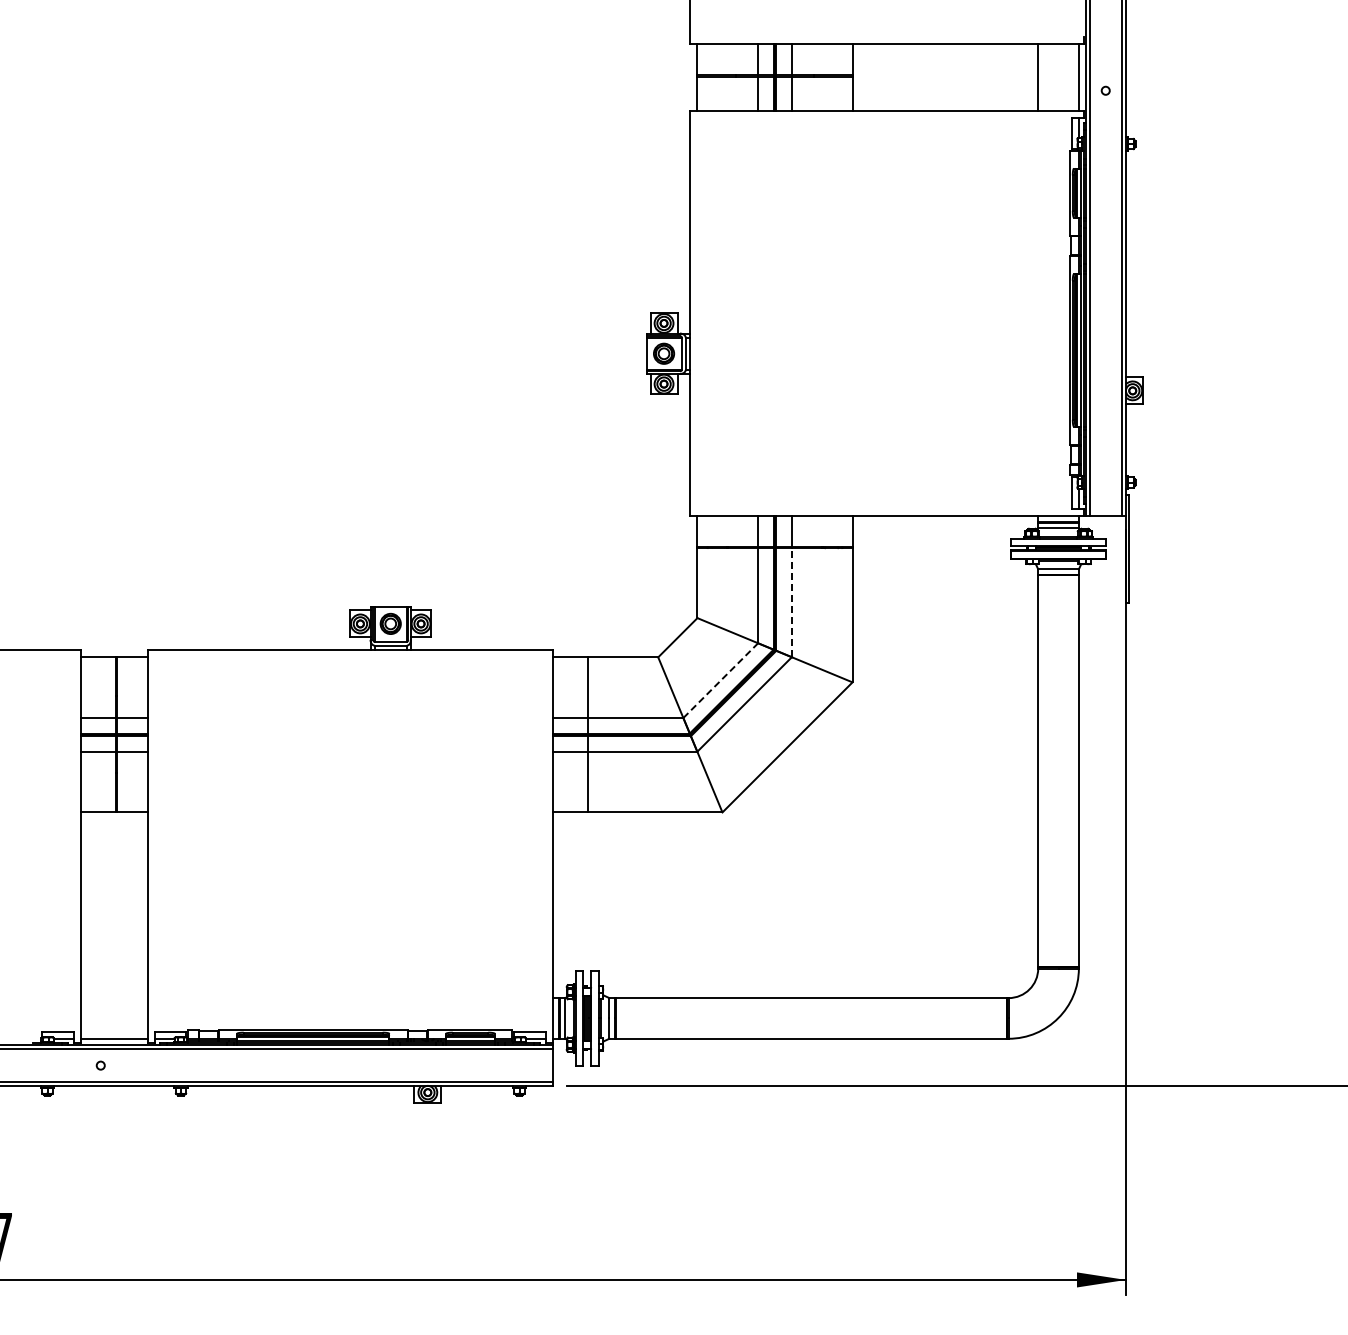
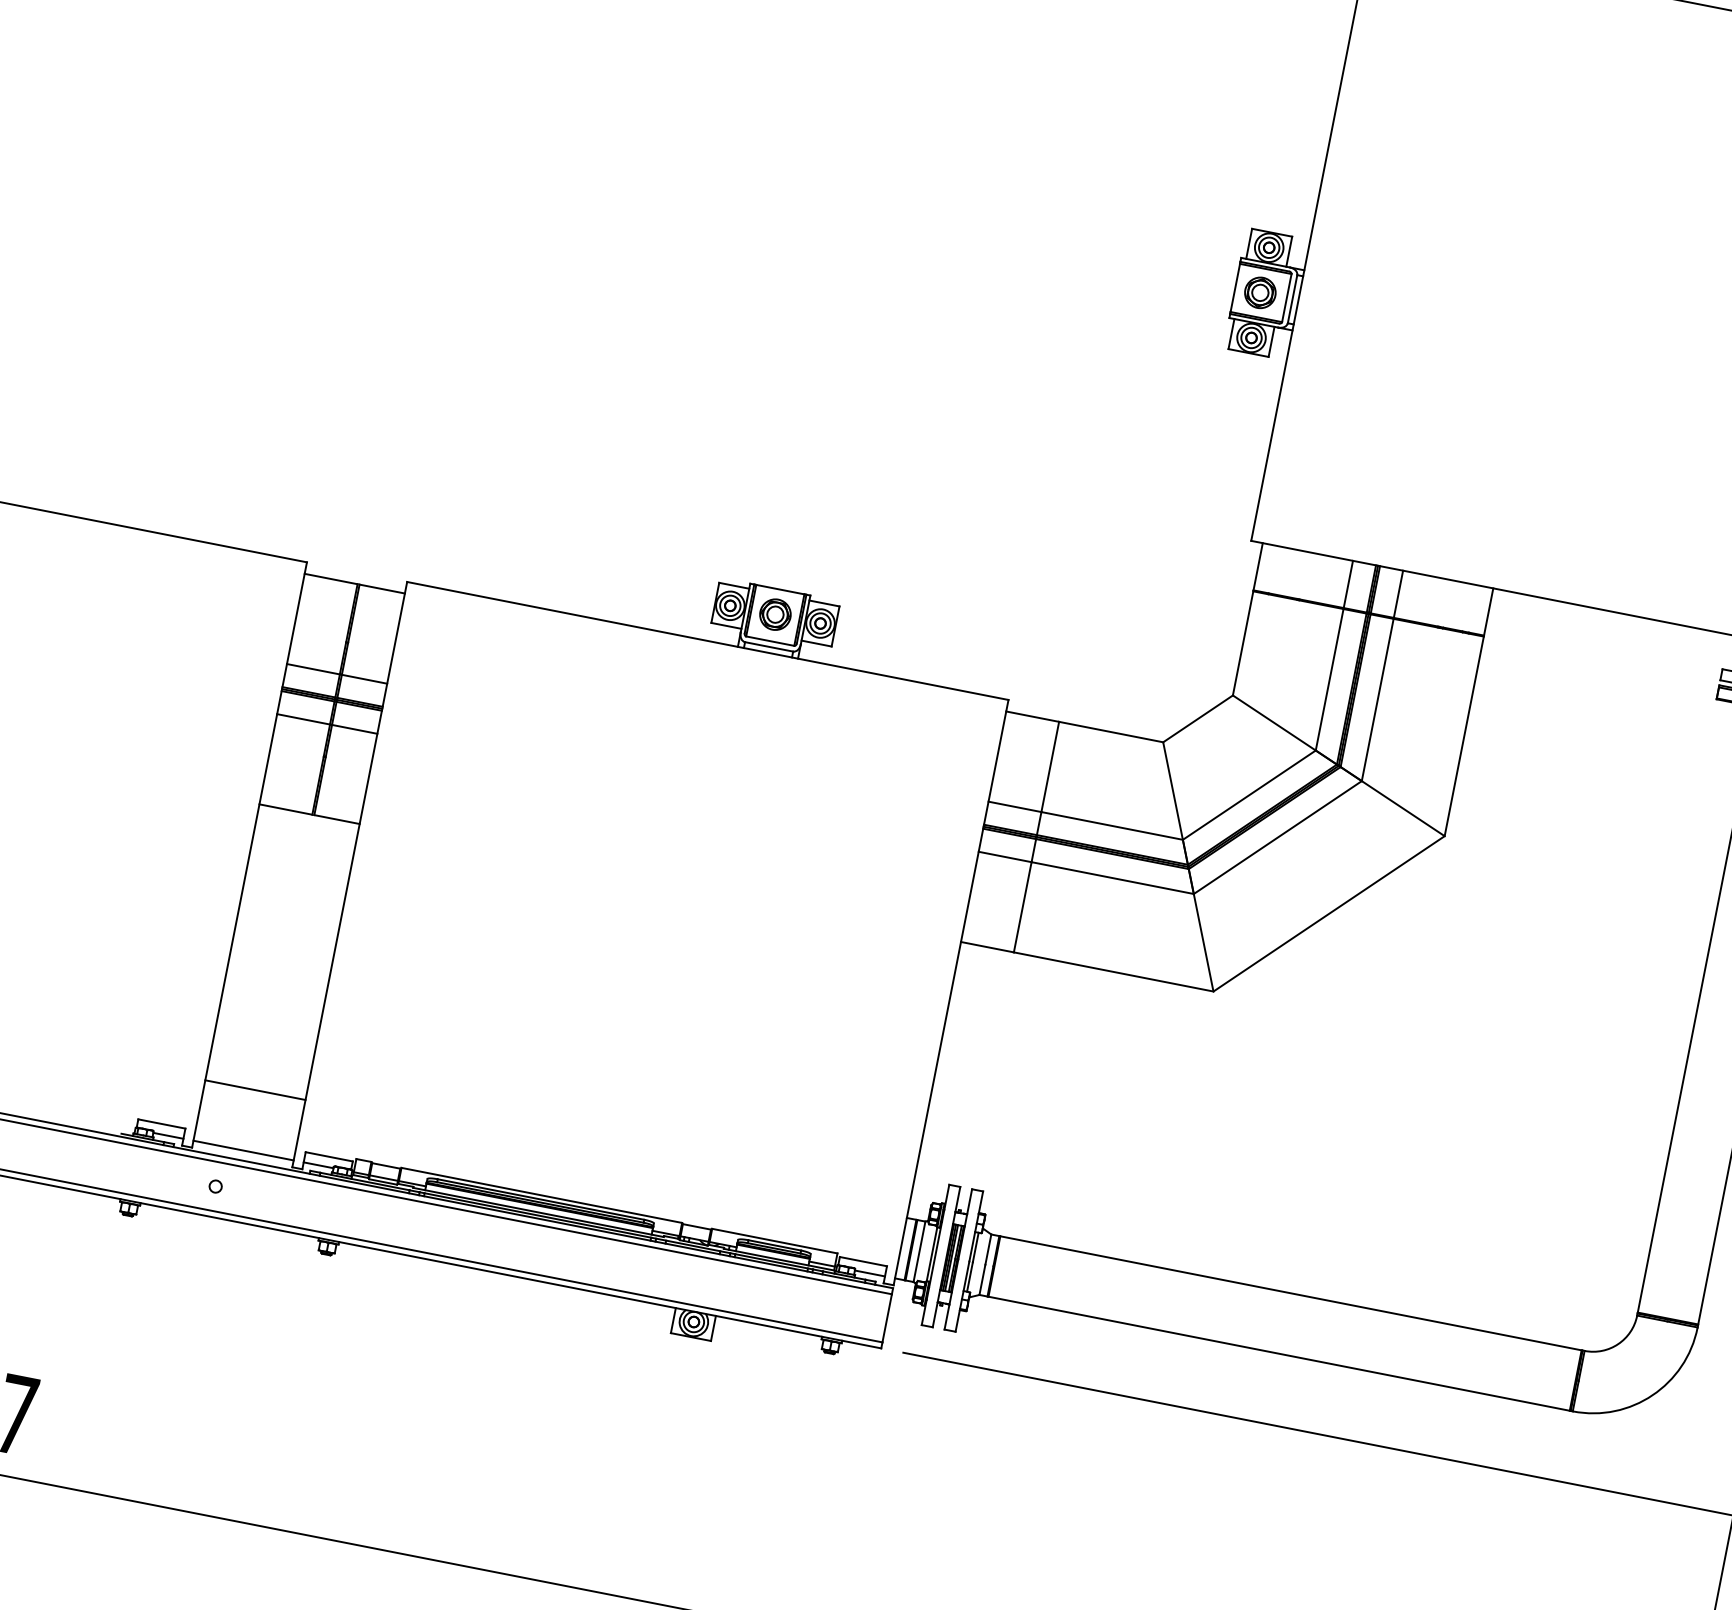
line: (791, 602) -> (1377, 699), dashed -> solid
line: (720, 680) -> (1248, 794), dashed -> solid
line: (114, 998) -> (255, 1090), added

